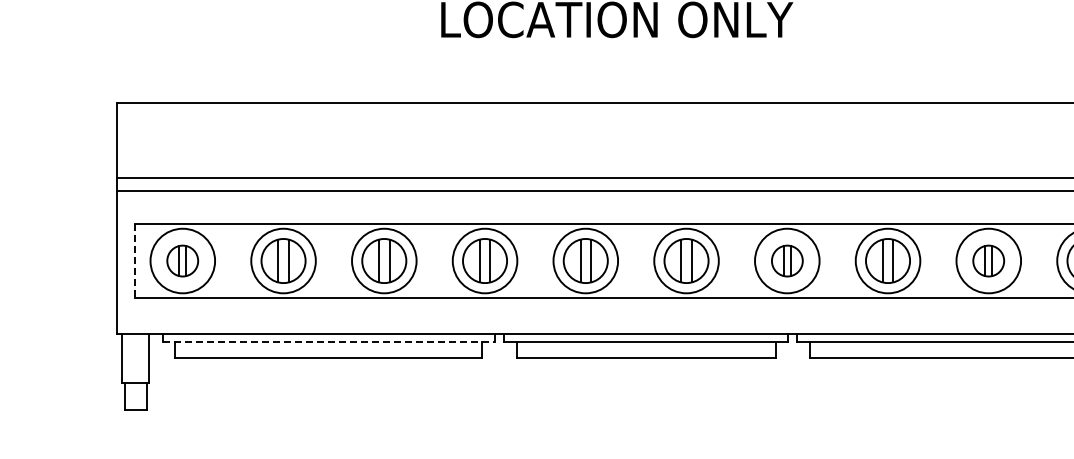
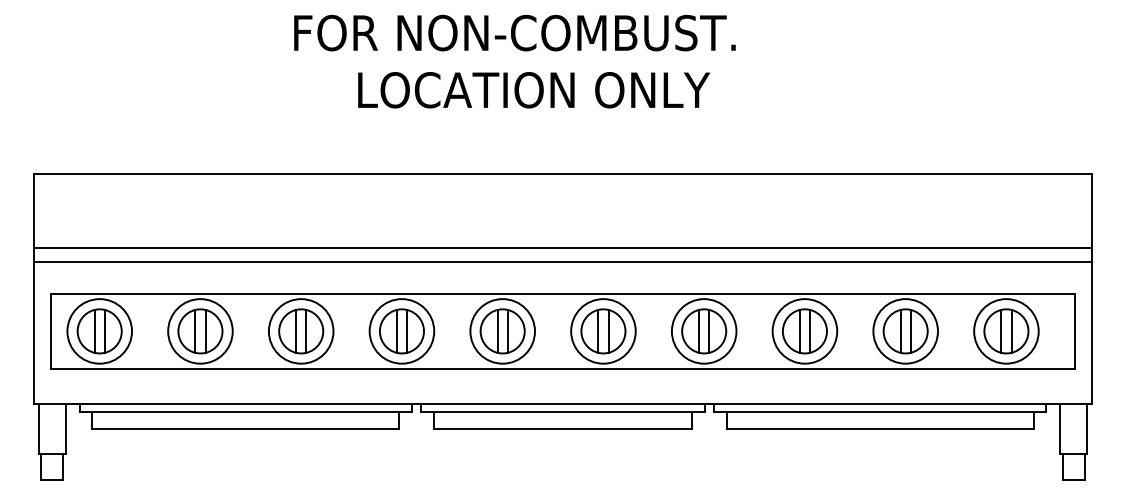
line: (134, 261) -> (51, 331), dashed -> solid
part: (182, 261) -> (99, 331), size x1.43
part: (787, 261) -> (704, 331), size x1.43
part: (988, 261) -> (905, 331), size x1.43
line: (328, 342) -> (245, 412), dashed -> solid

